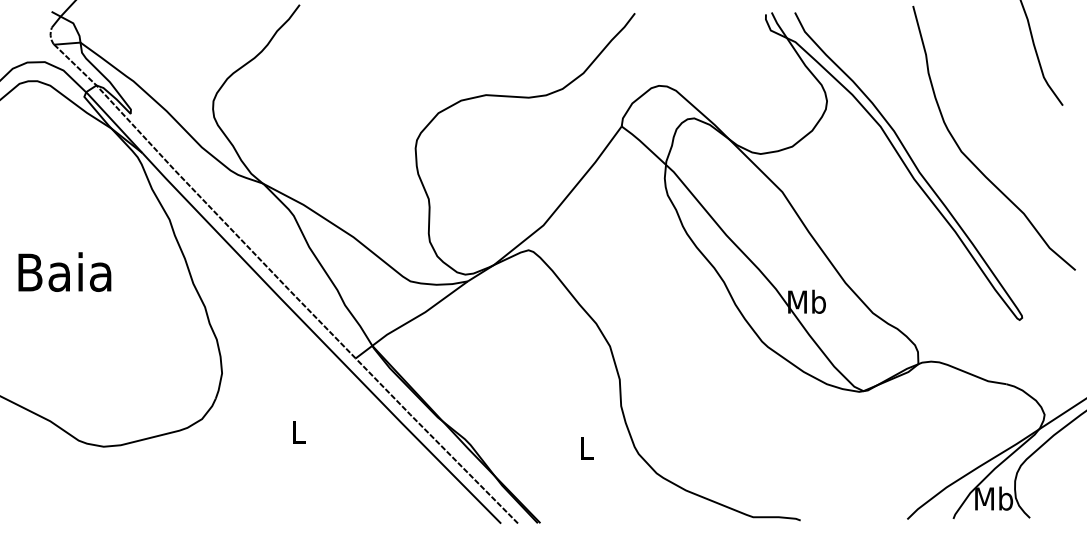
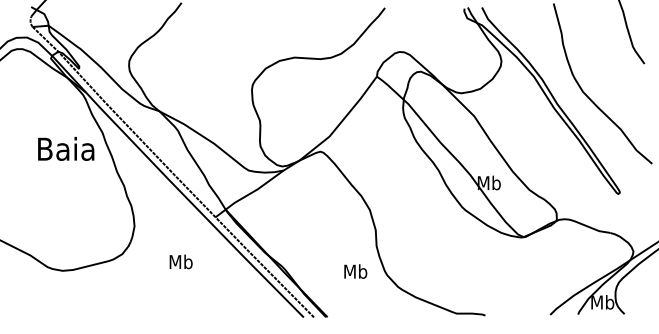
text: (65, 271) -> (66, 148), moved
text: (297, 431) -> (180, 261), L -> Mb
text: (586, 447) -> (355, 271), L -> Mb

